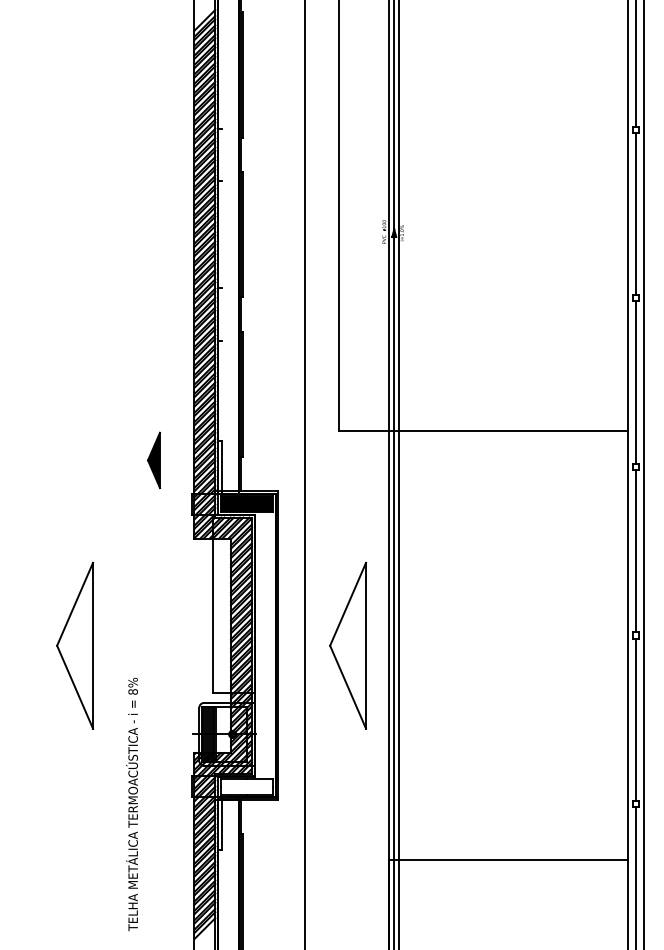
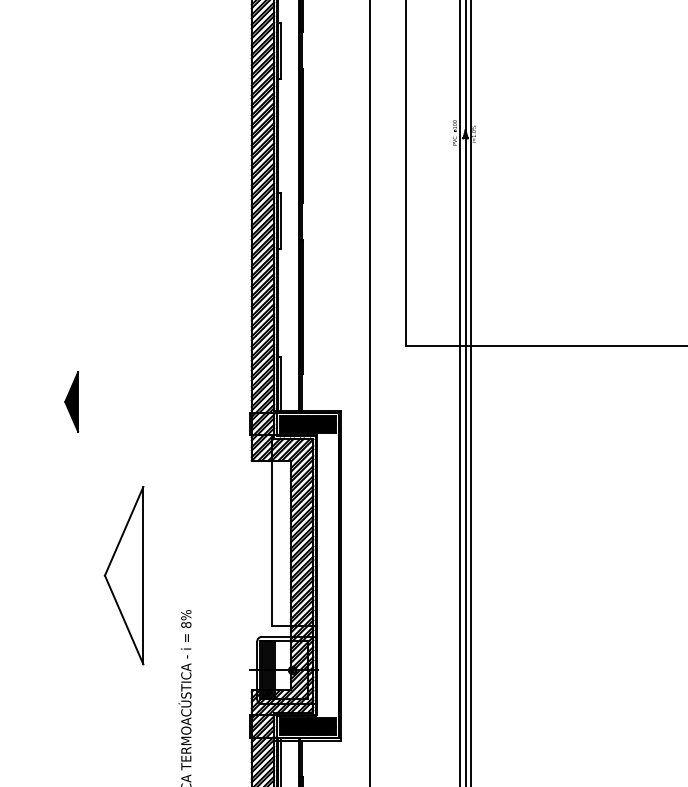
line: (221, 154) -> (280, 50), added
line: (221, 314) -> (280, 221), added
part: (153, 459) -> (71, 400), moved
part: (348, 645) -> (416, 575), removed
fill: (247, 786) -> (308, 726), added

